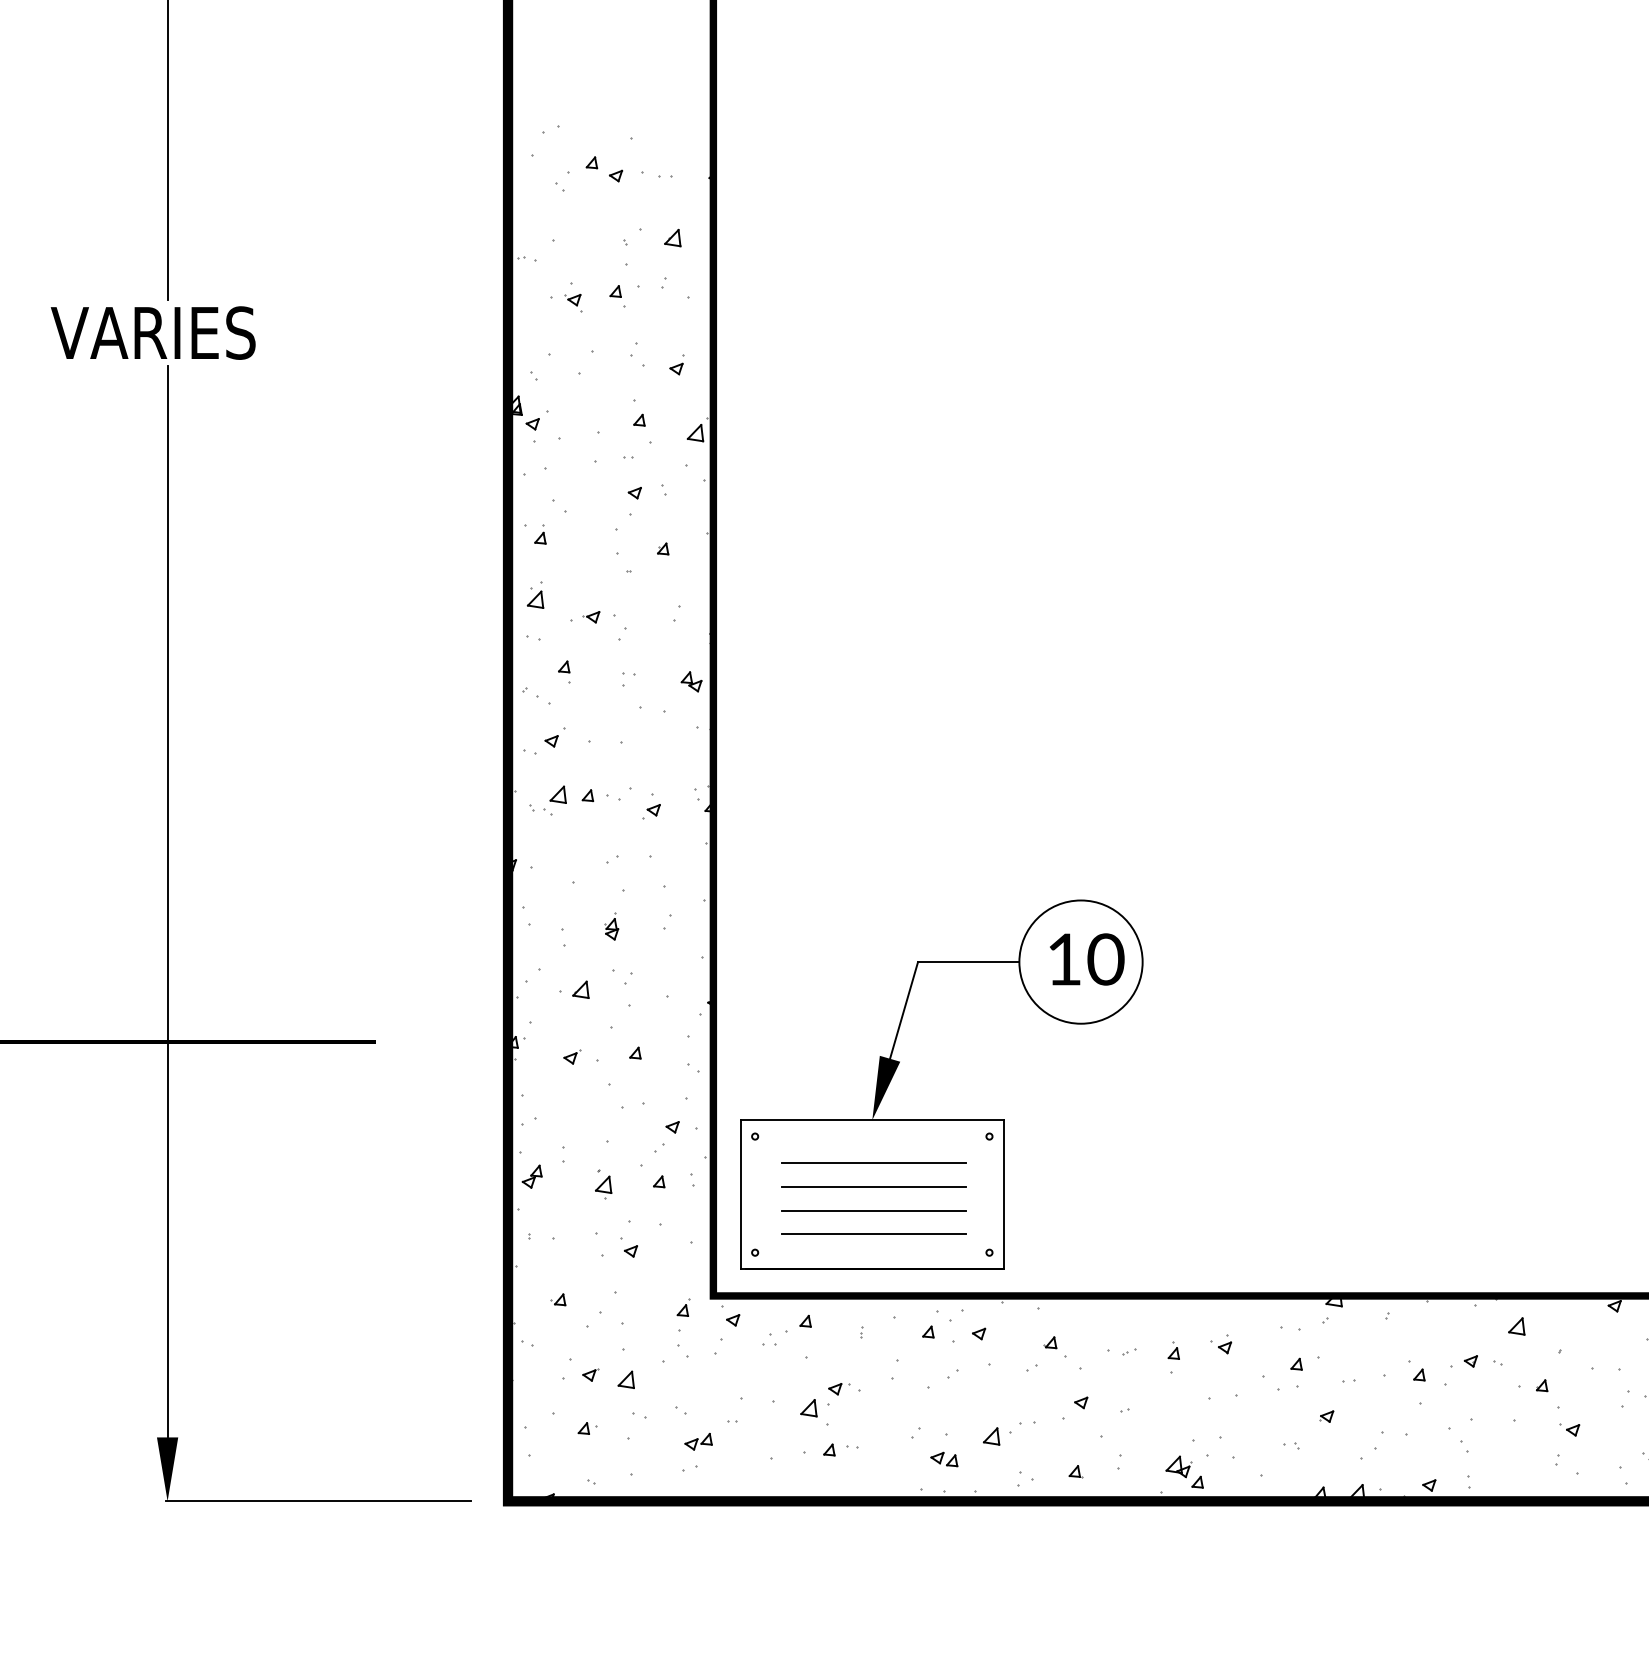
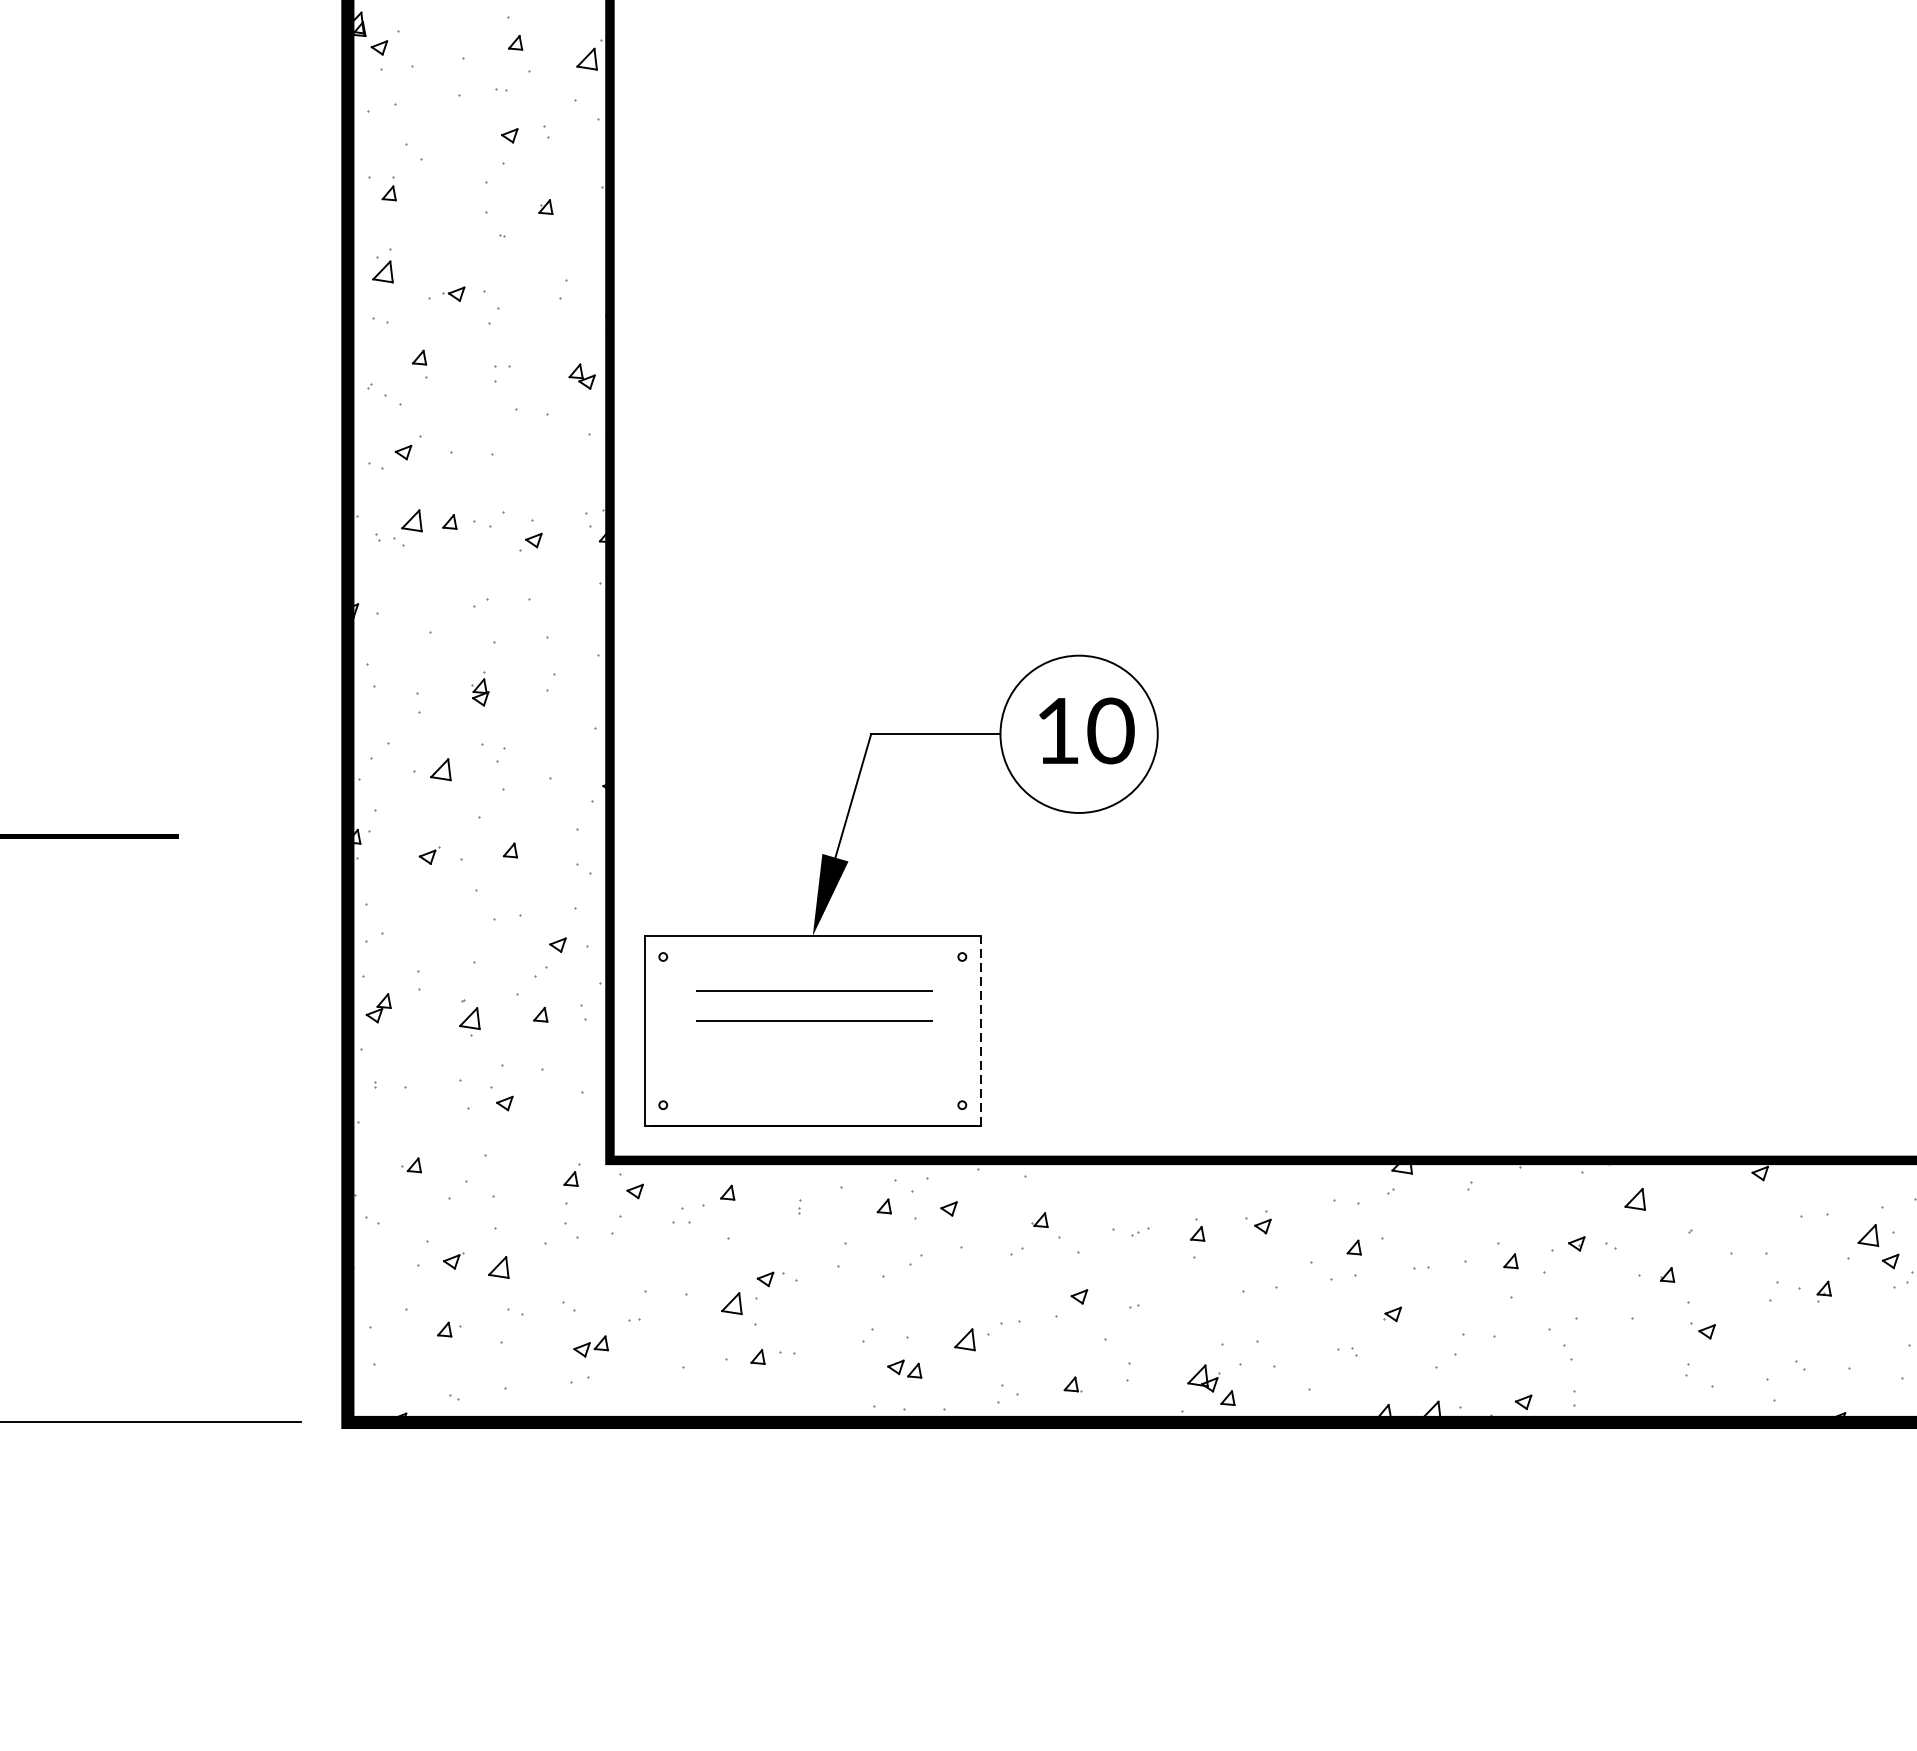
line: (1003, 1194) -> (980, 1030), solid -> dashed
line: (873, 1210) -> (814, 1051), removed
line: (873, 1234) -> (814, 1081), removed

